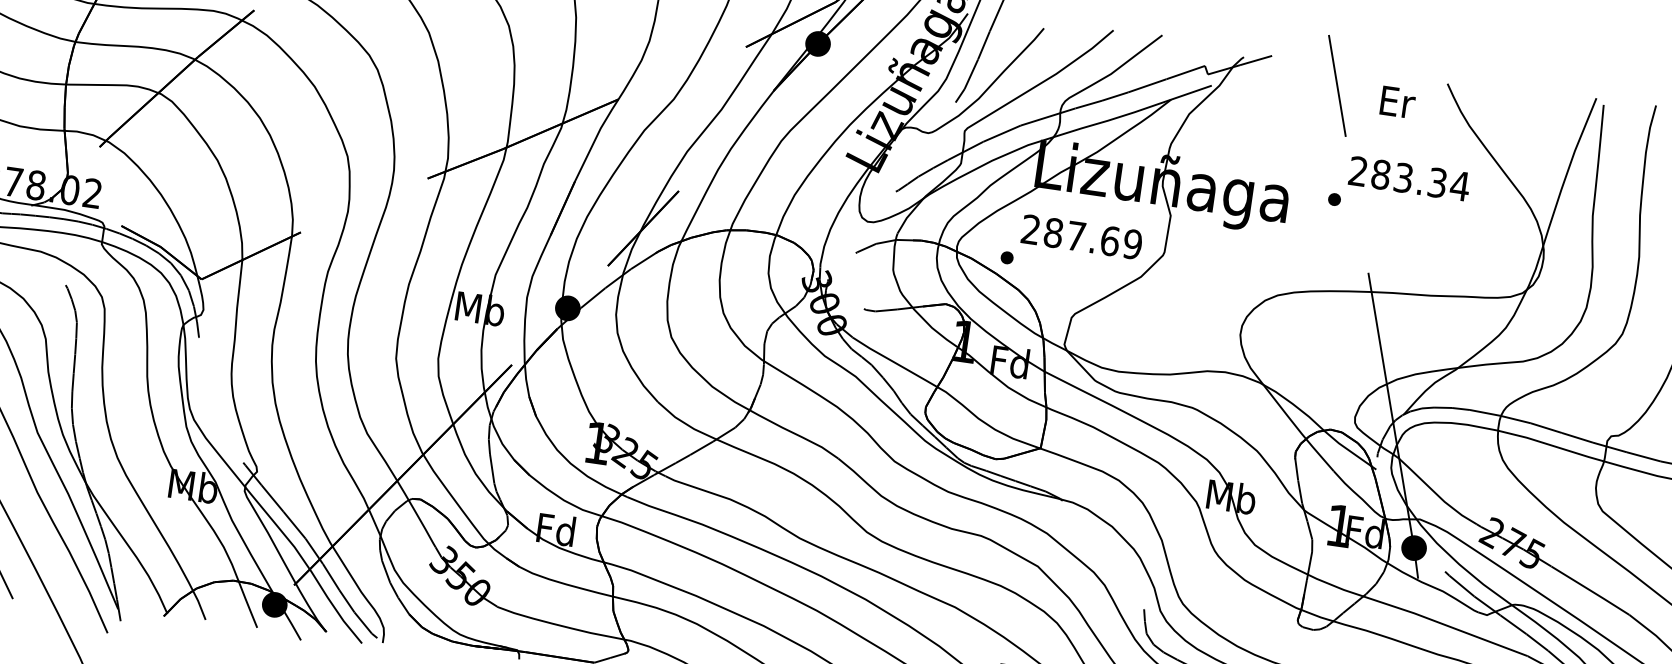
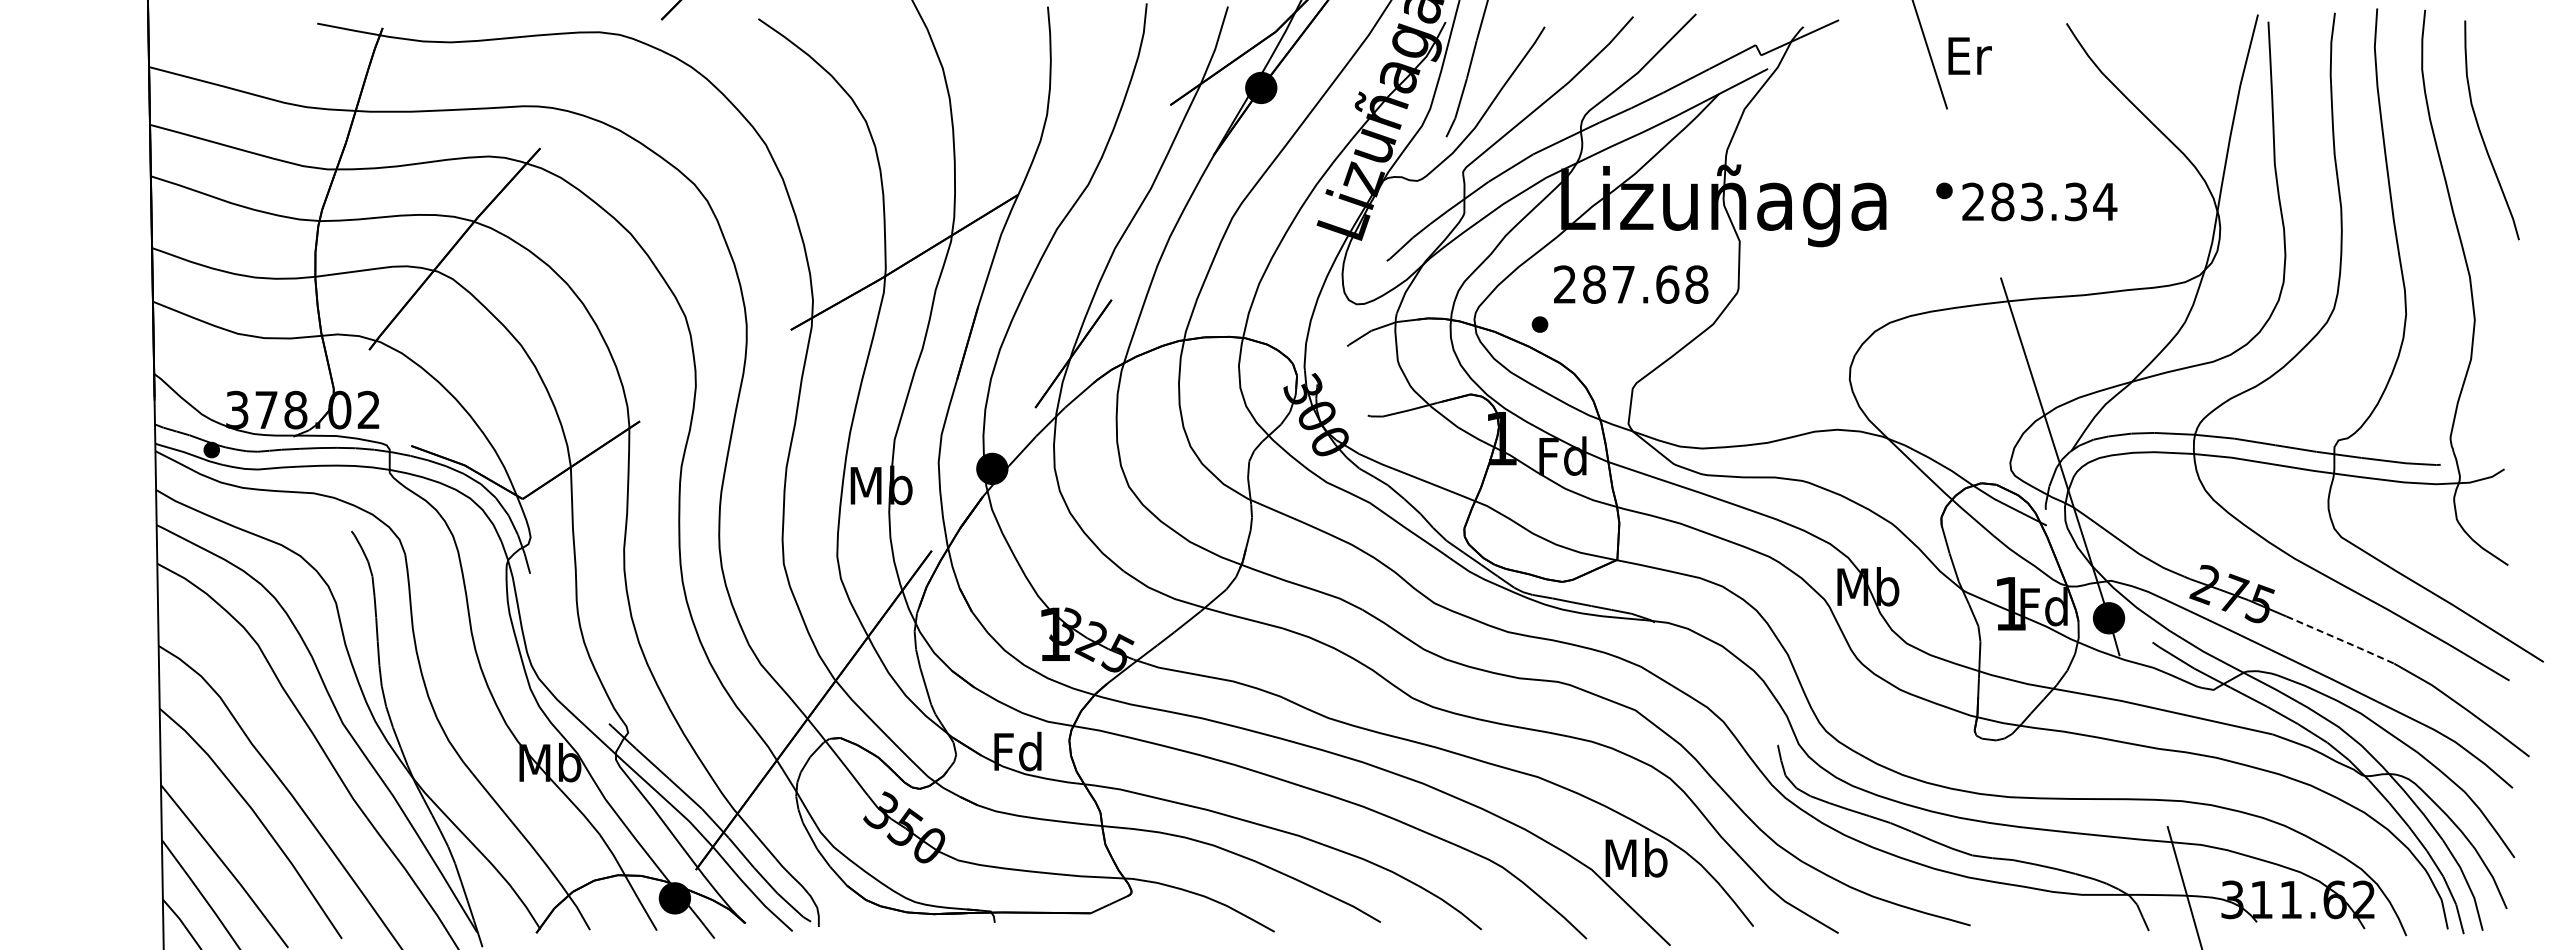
text: (1397, 101) -> (1969, 55), moved
text: (1409, 178) -> (2039, 201), moved
text: (1132, 244) -> (1696, 284), 287.69 -> 287.68
line: (1591, 591) -> (2341, 640), solid -> dashed

